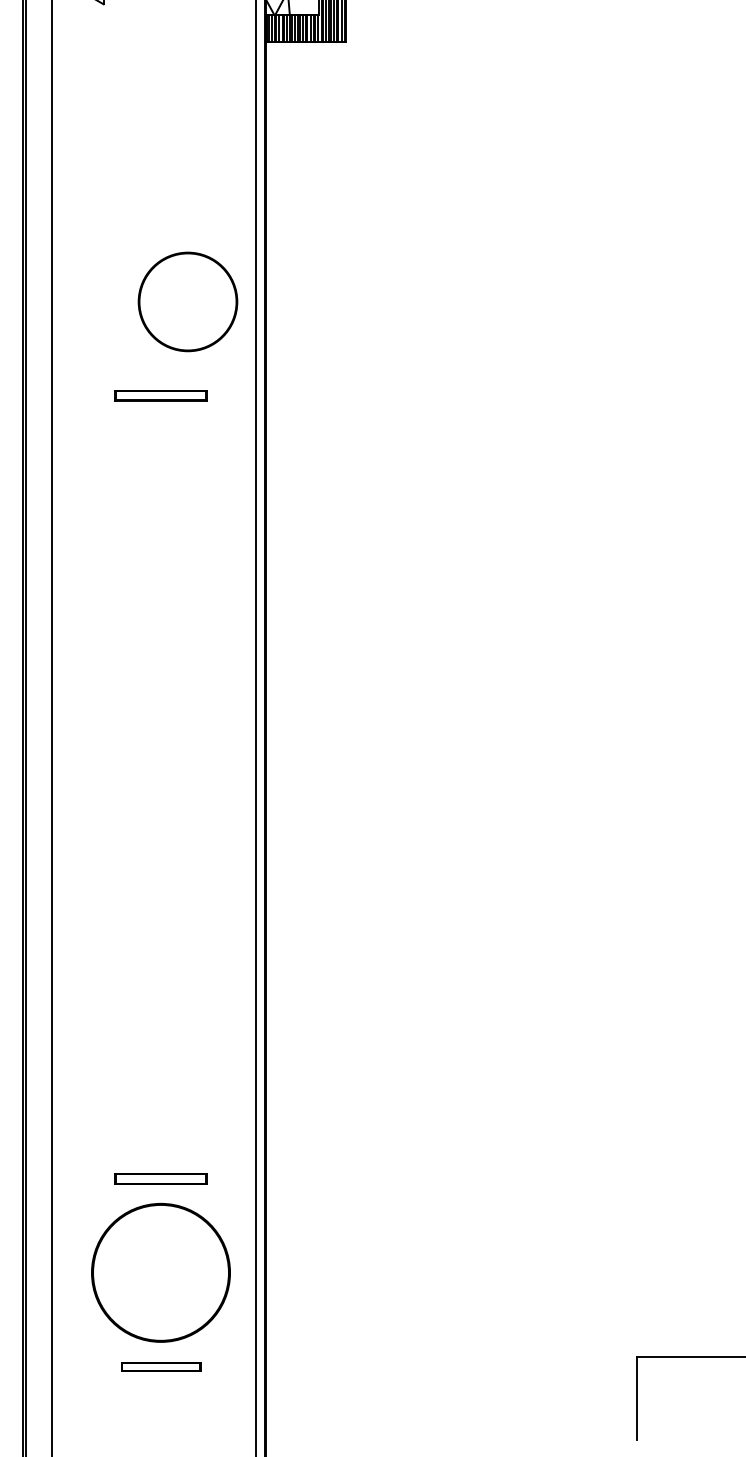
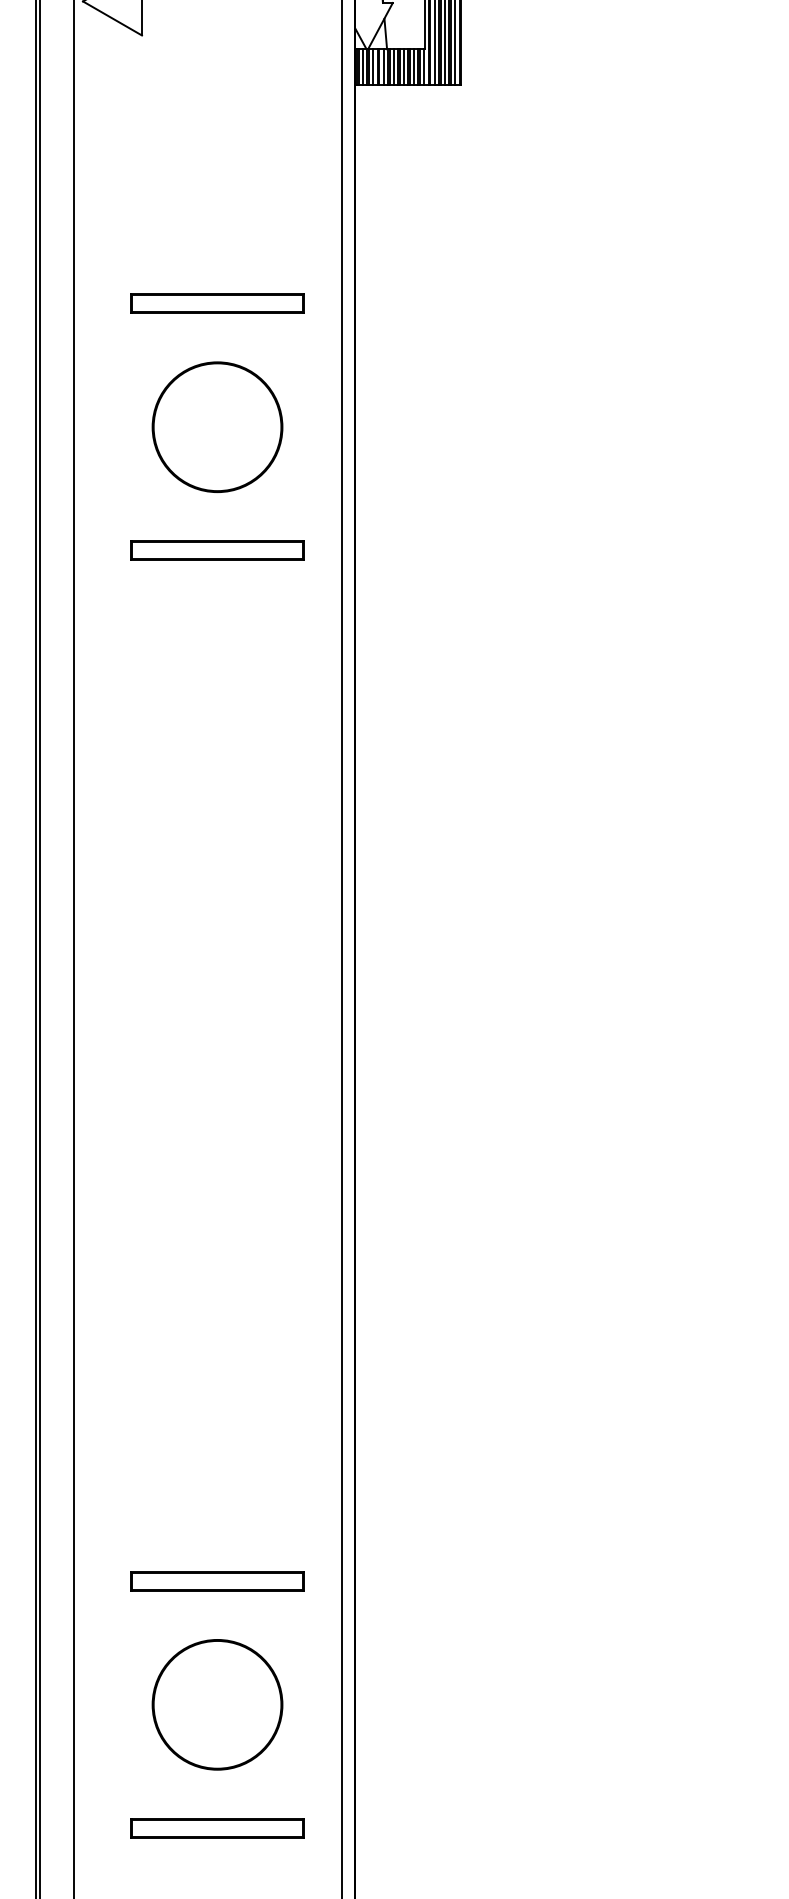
part: (161, 207) -> (218, 302), added
part: (187, 301) -> (216, 426), moved
part: (161, 395) -> (218, 550), size x1.43
part: (161, 1178) -> (218, 1580), size x1.43
part: (160, 1272) -> (216, 1704), size x0.71
part: (161, 1366) -> (218, 1828), size x1.67

